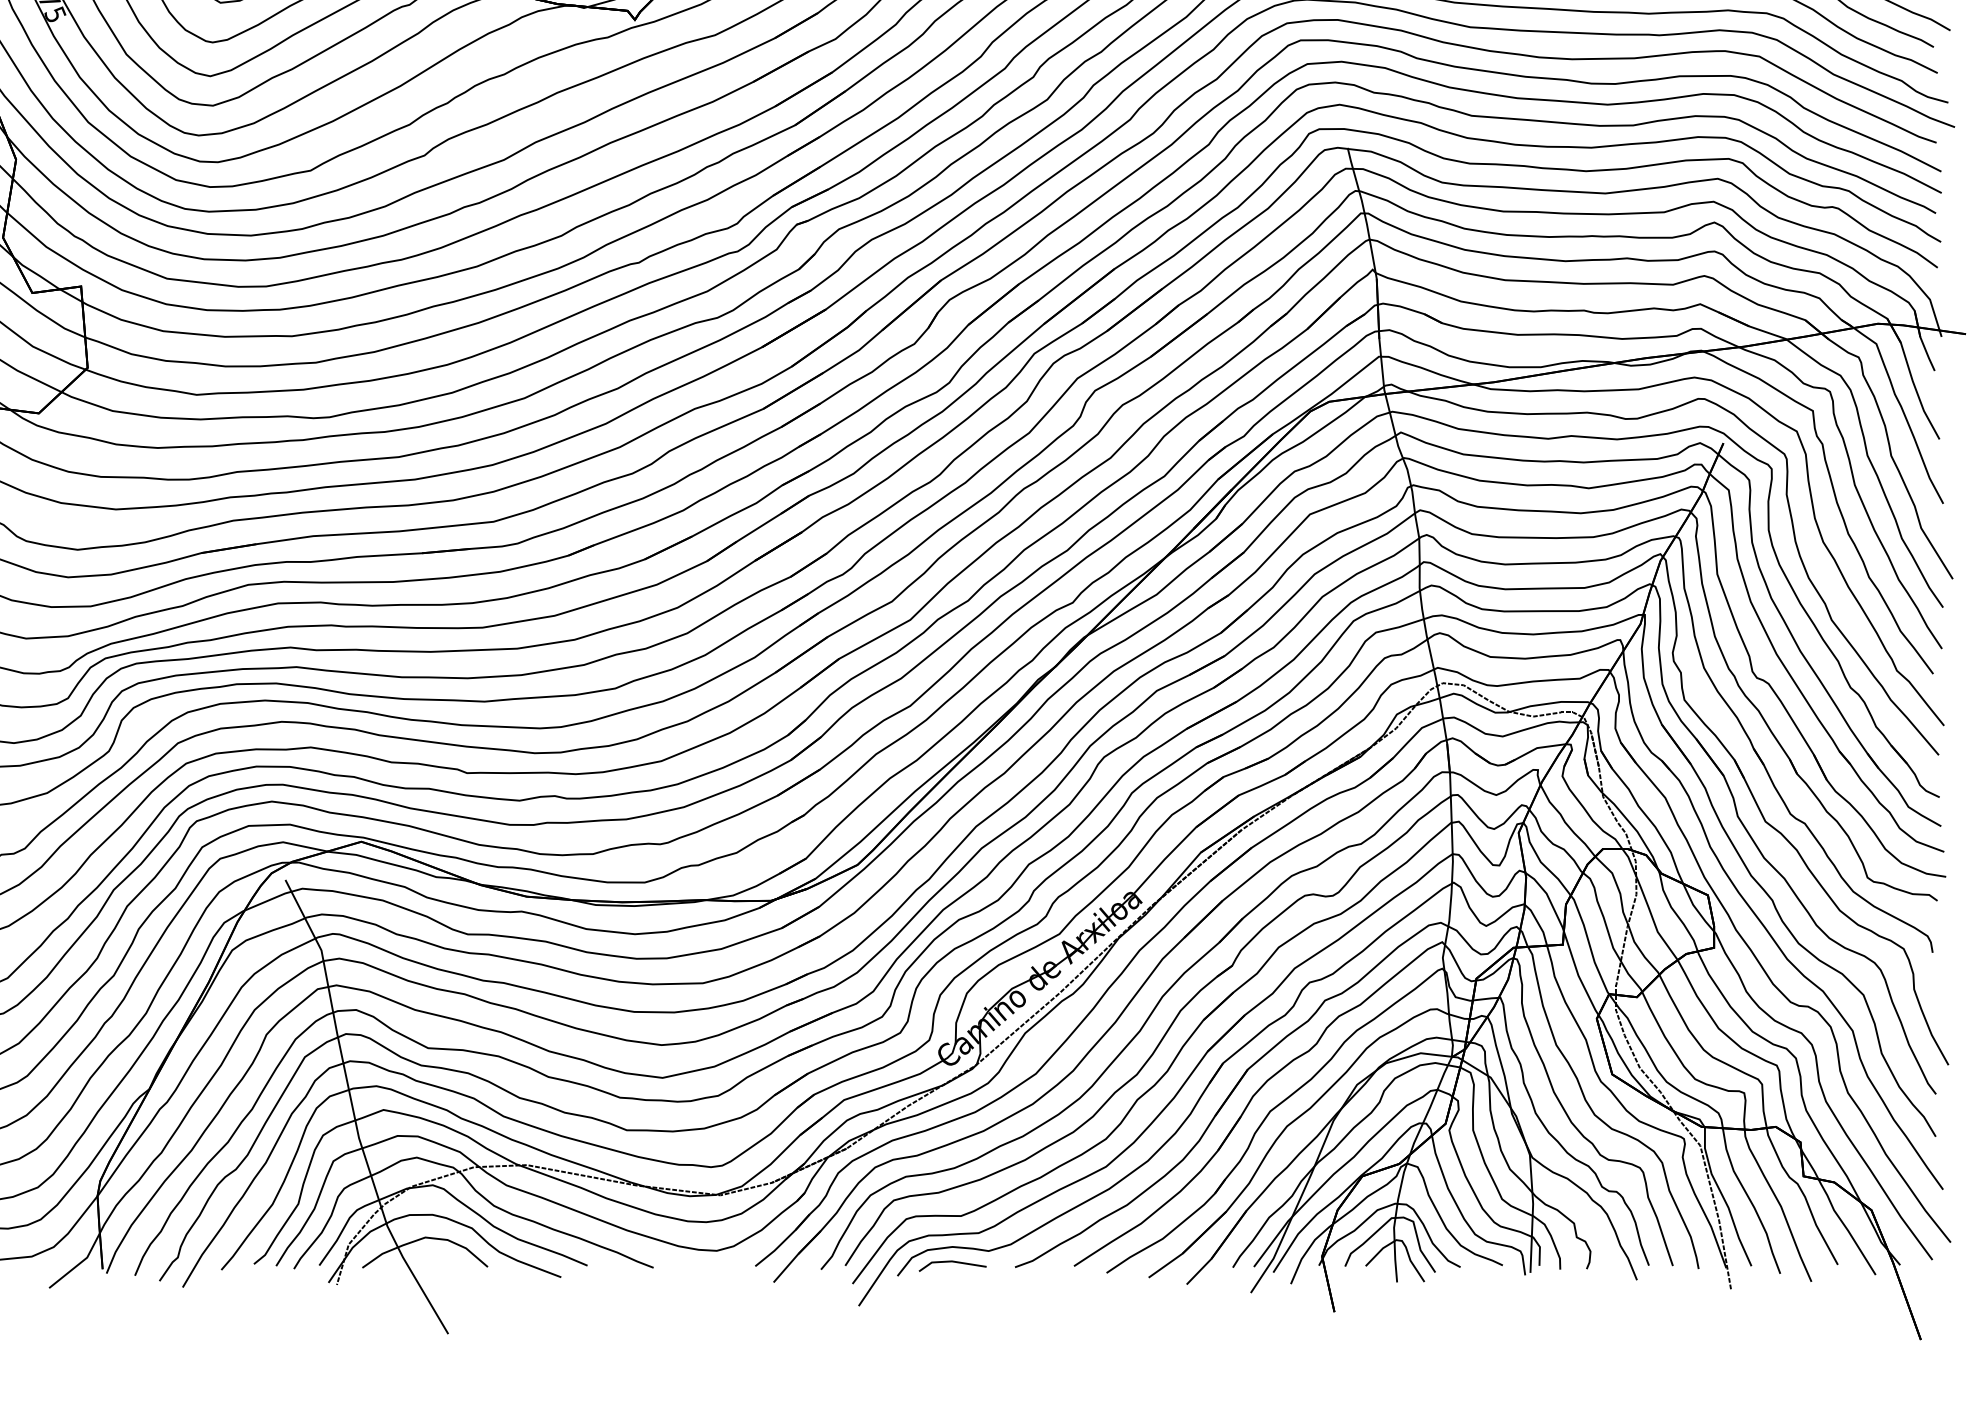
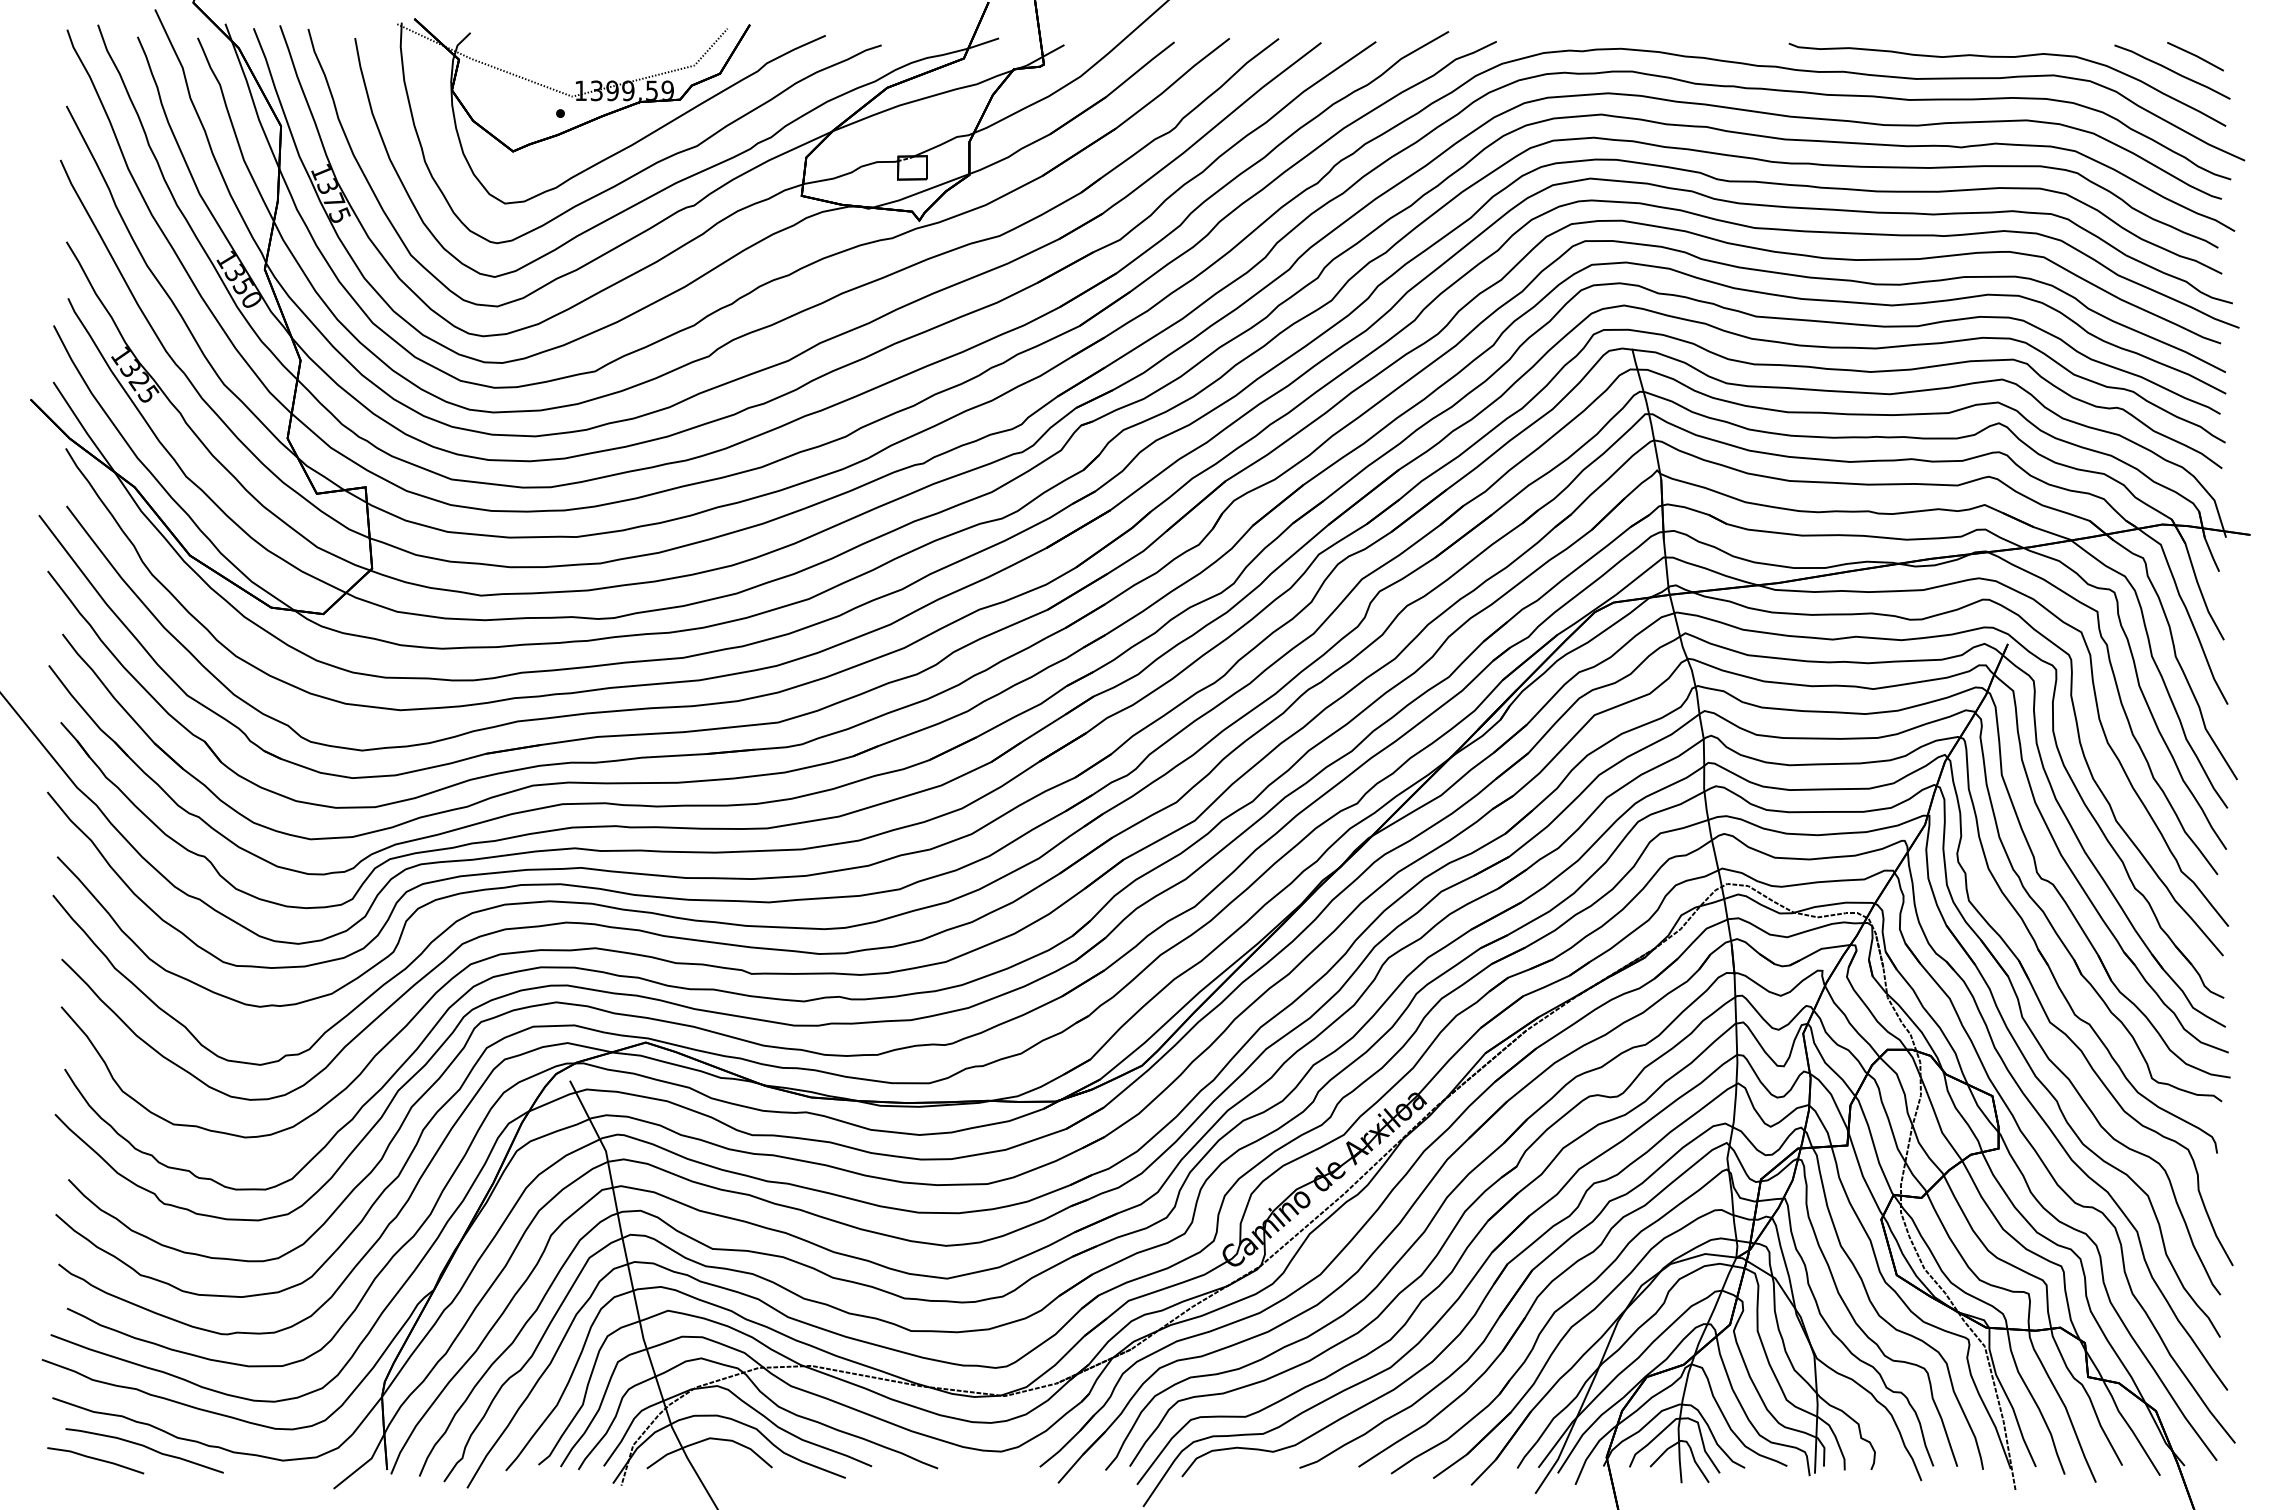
line: (953, 1262) -> (1237, 1463), removed

